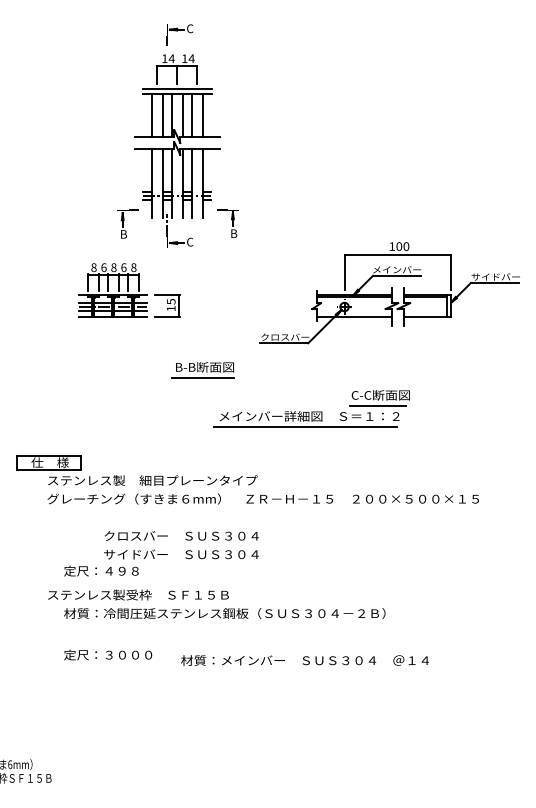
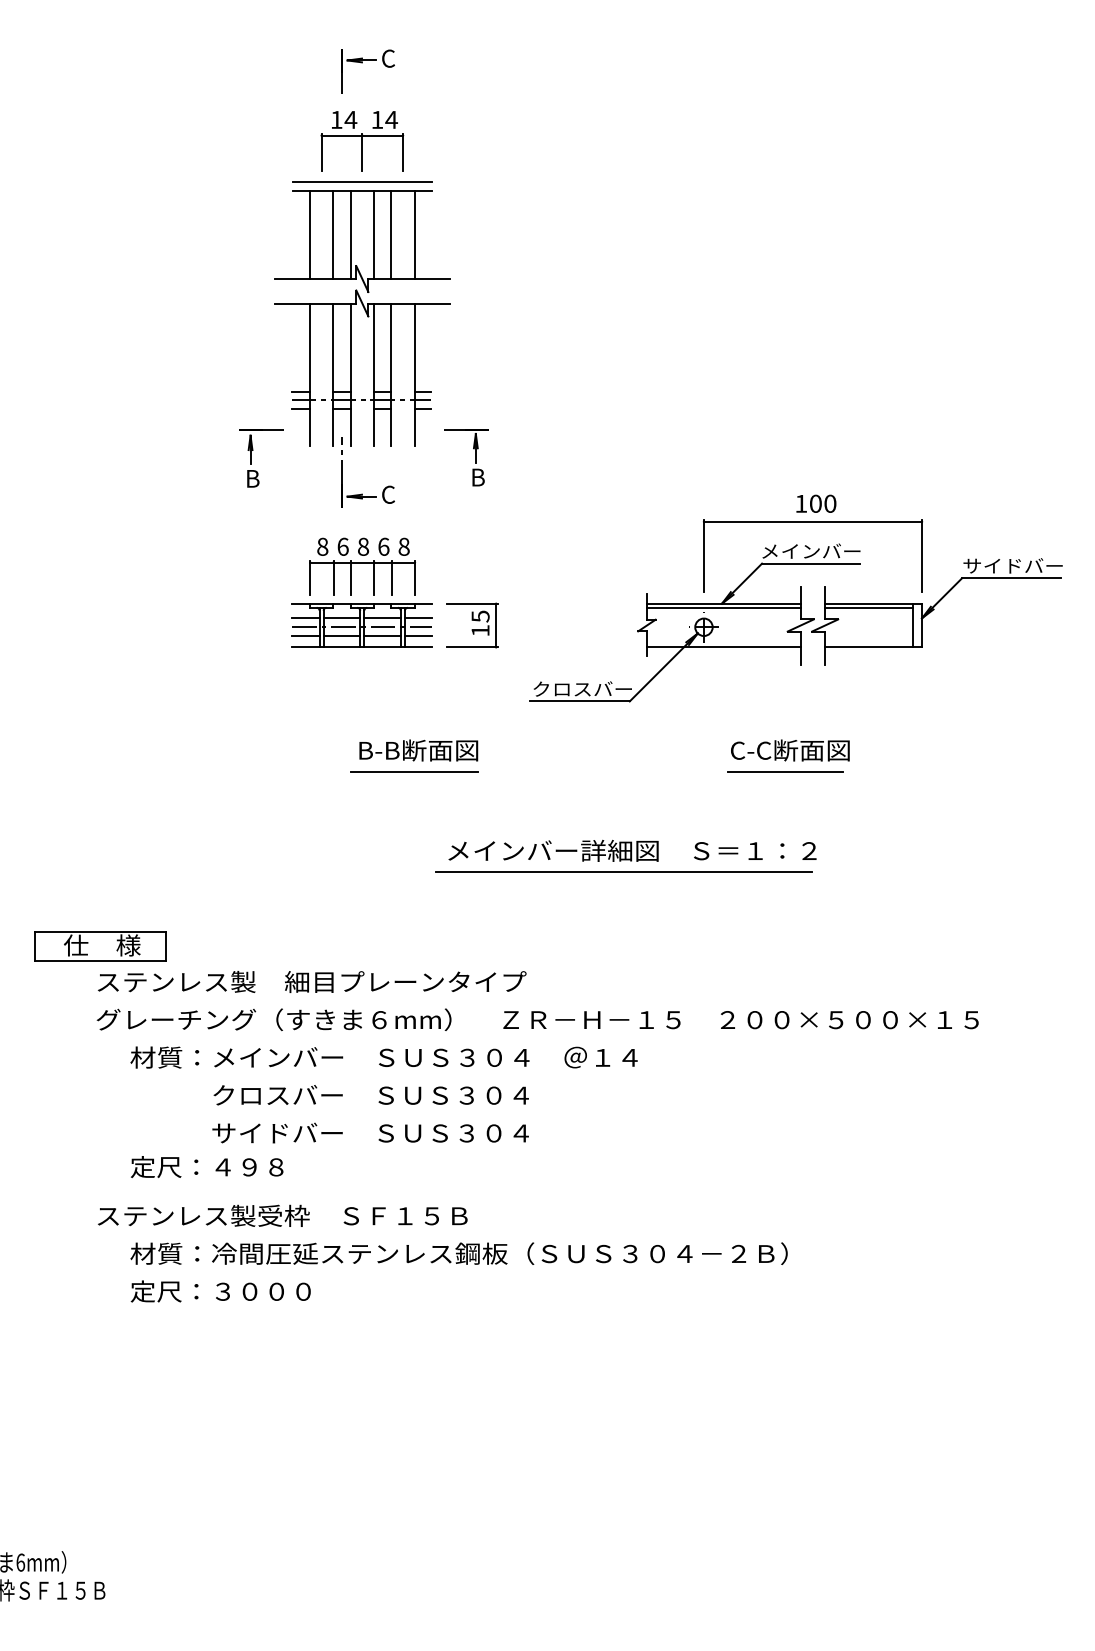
part: (129, 290) -> (395, 593), moved
part: (379, 398) -> (787, 757), moved
text: (108, 654) -> (221, 1290), moved
text: (304, 660) -> (382, 1057), moved

